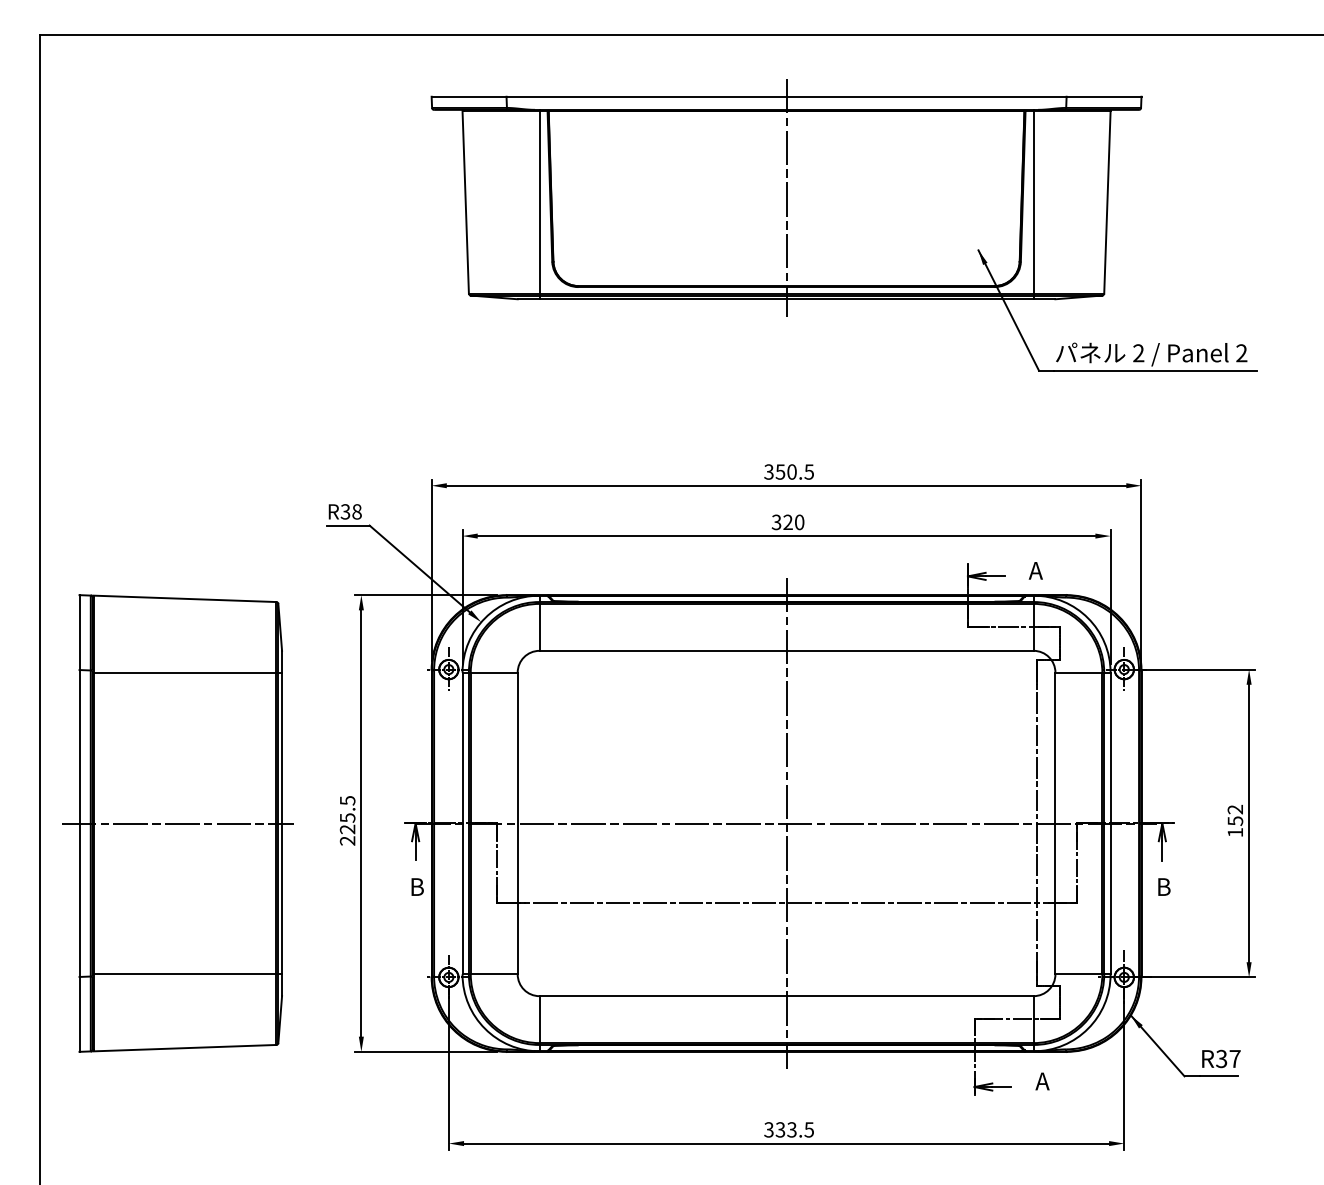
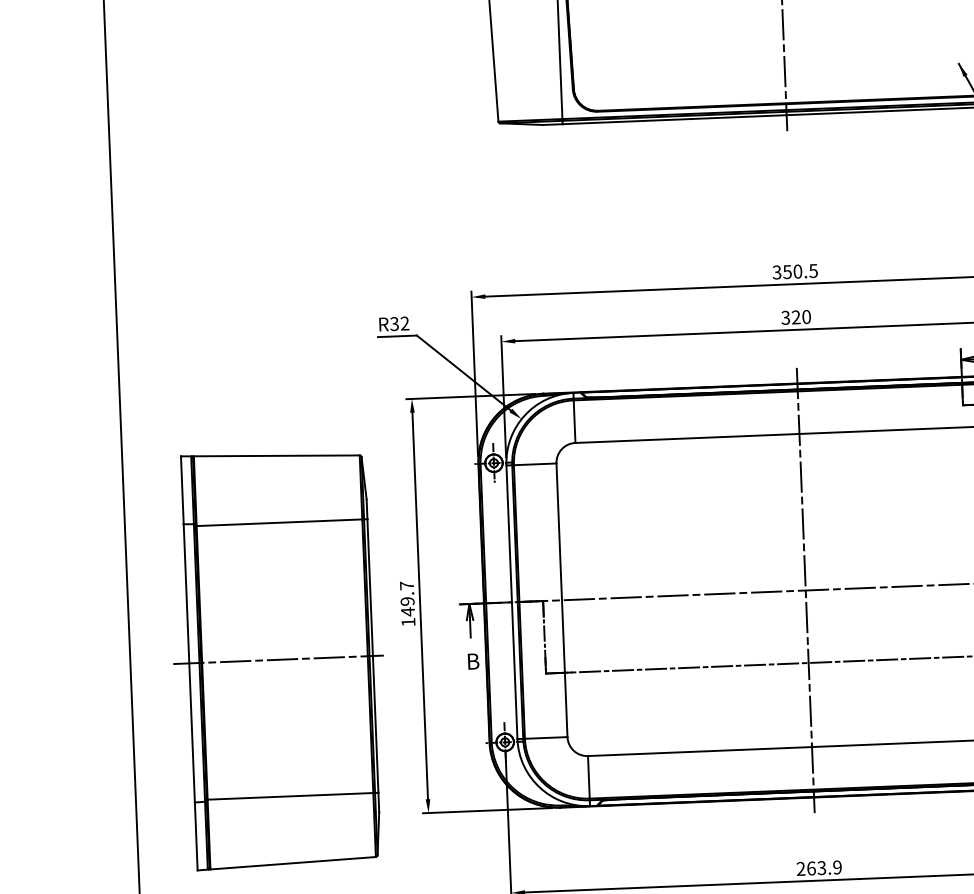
text: (356, 511) -> (404, 323), R38 -> R32
text: (347, 820) -> (407, 603), 225.5 -> 149.7
part: (177, 823) -> (278, 659), moved
text: (788, 1129) -> (818, 867), 333.5 -> 263.9

